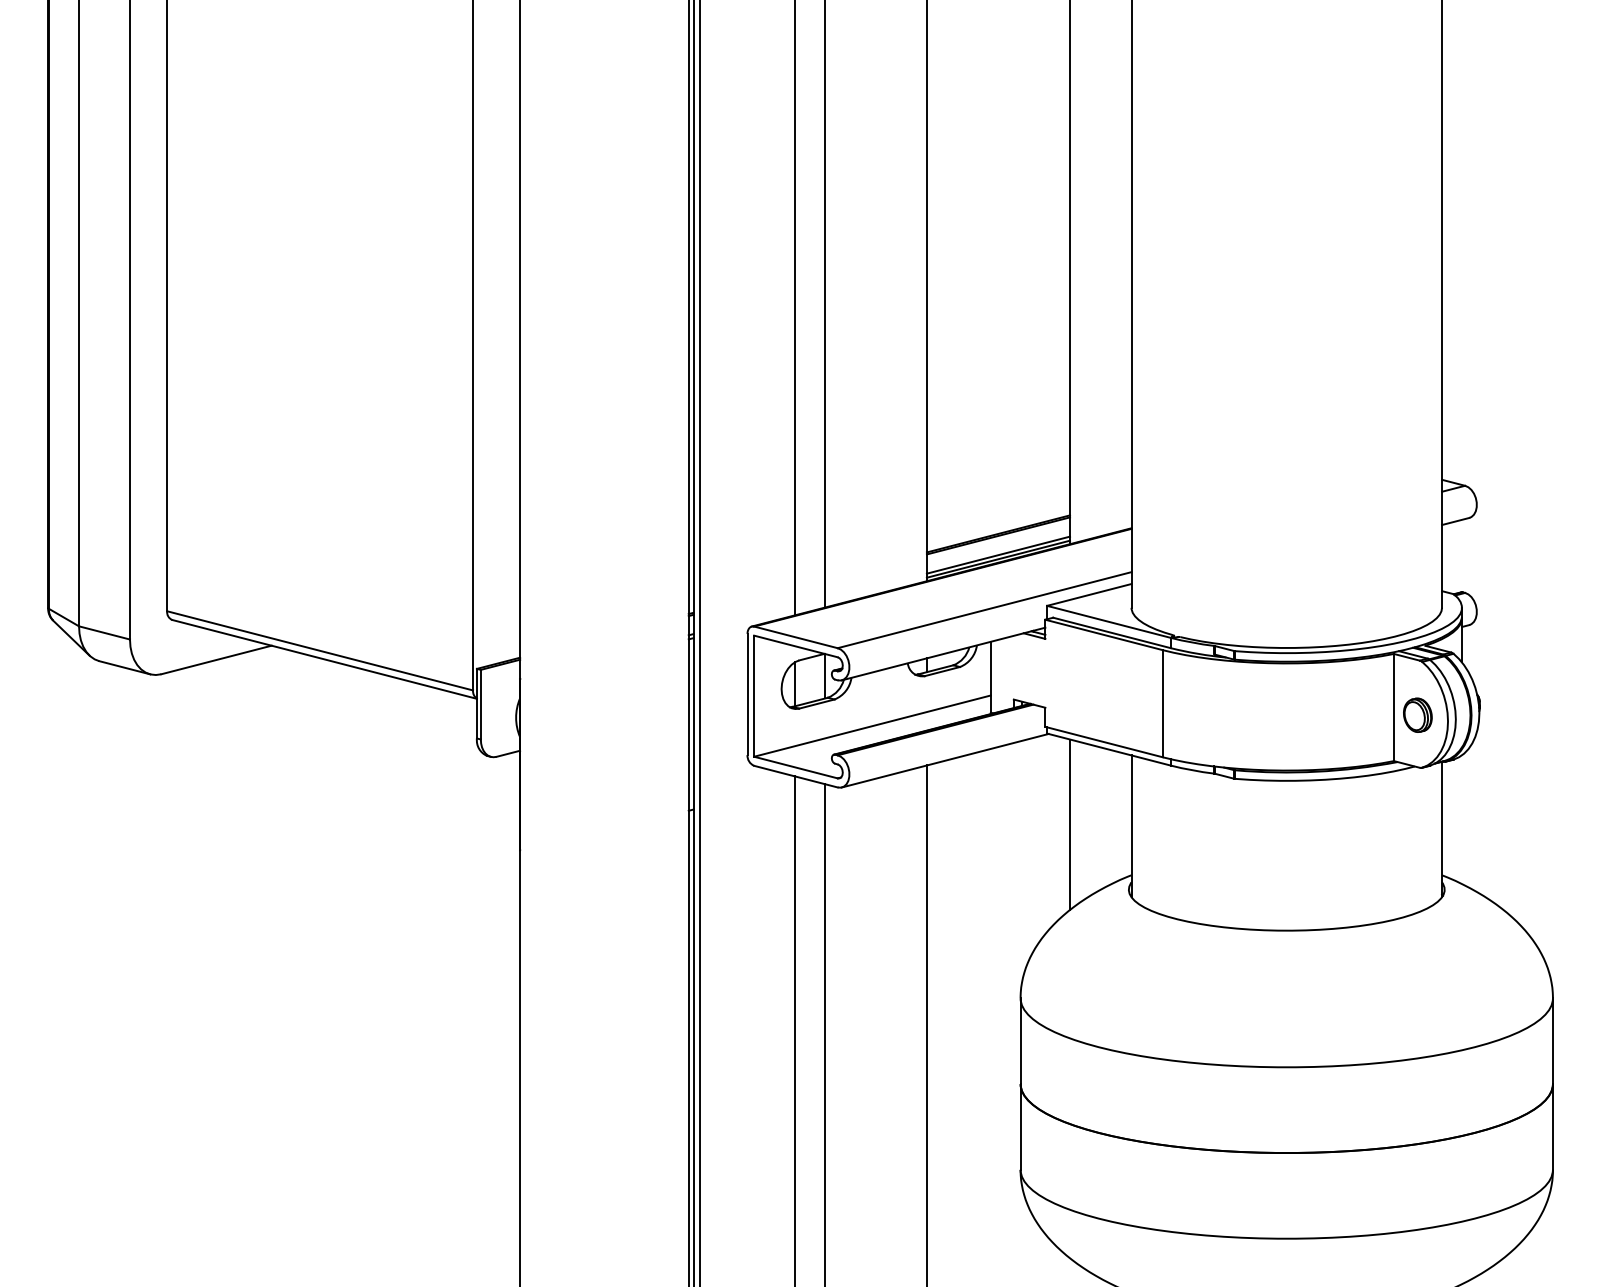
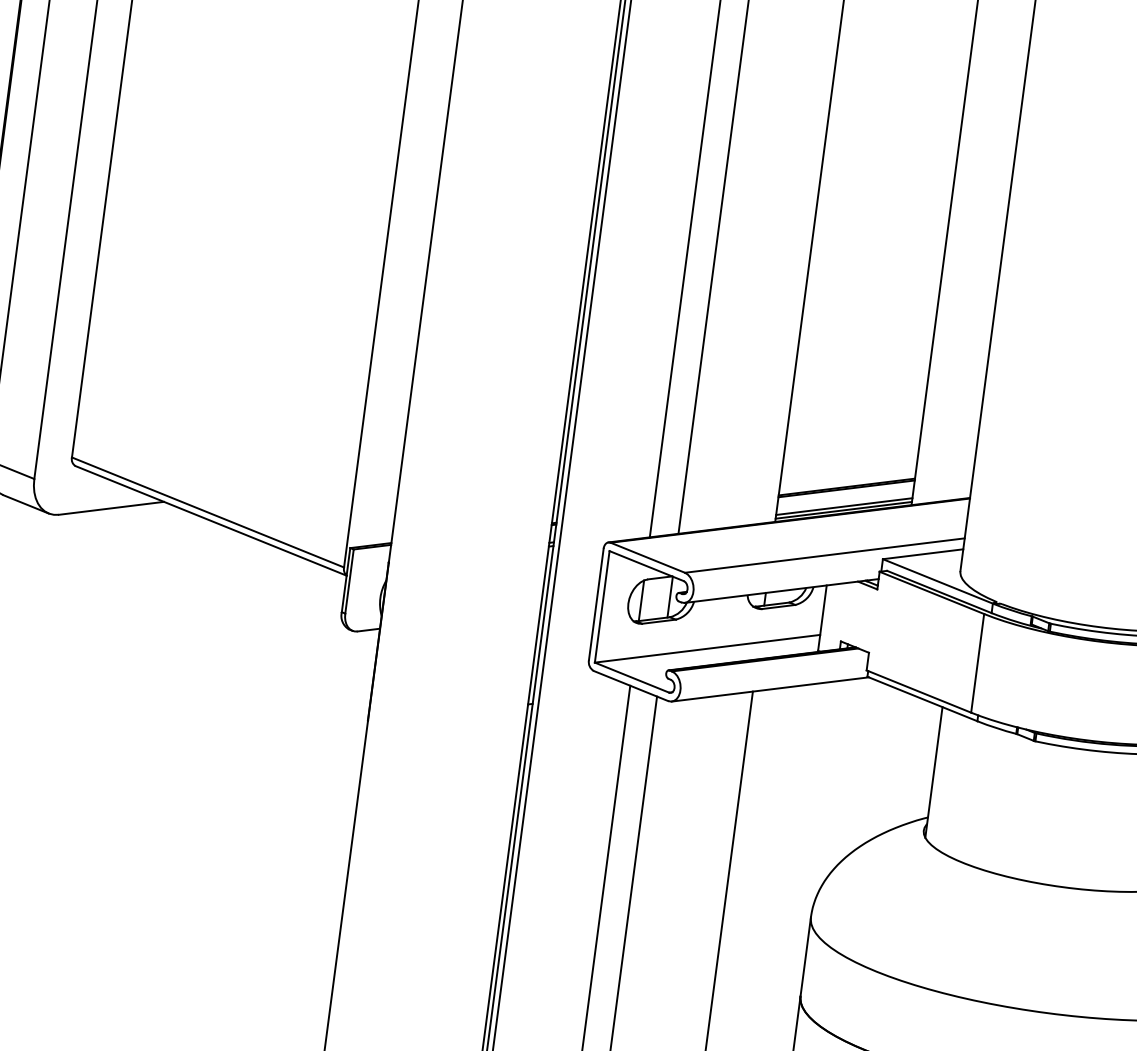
line: (1070, 824) -> (877, 763), removed

